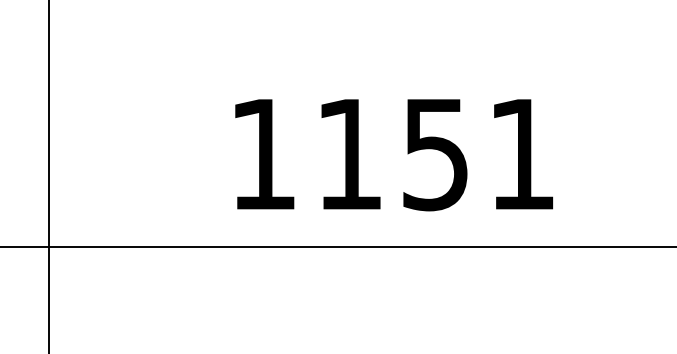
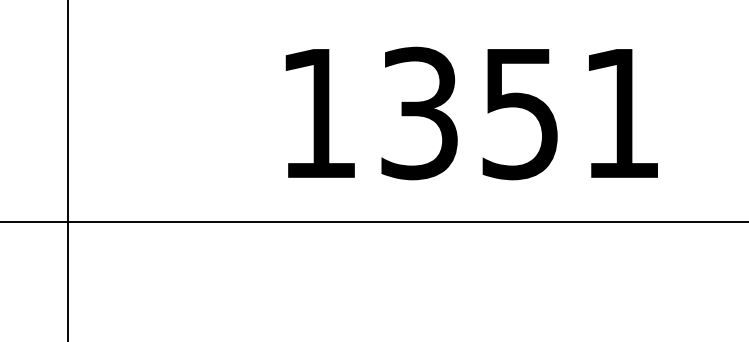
text: (349, 154) -> (419, 113), 1151 -> 1351

